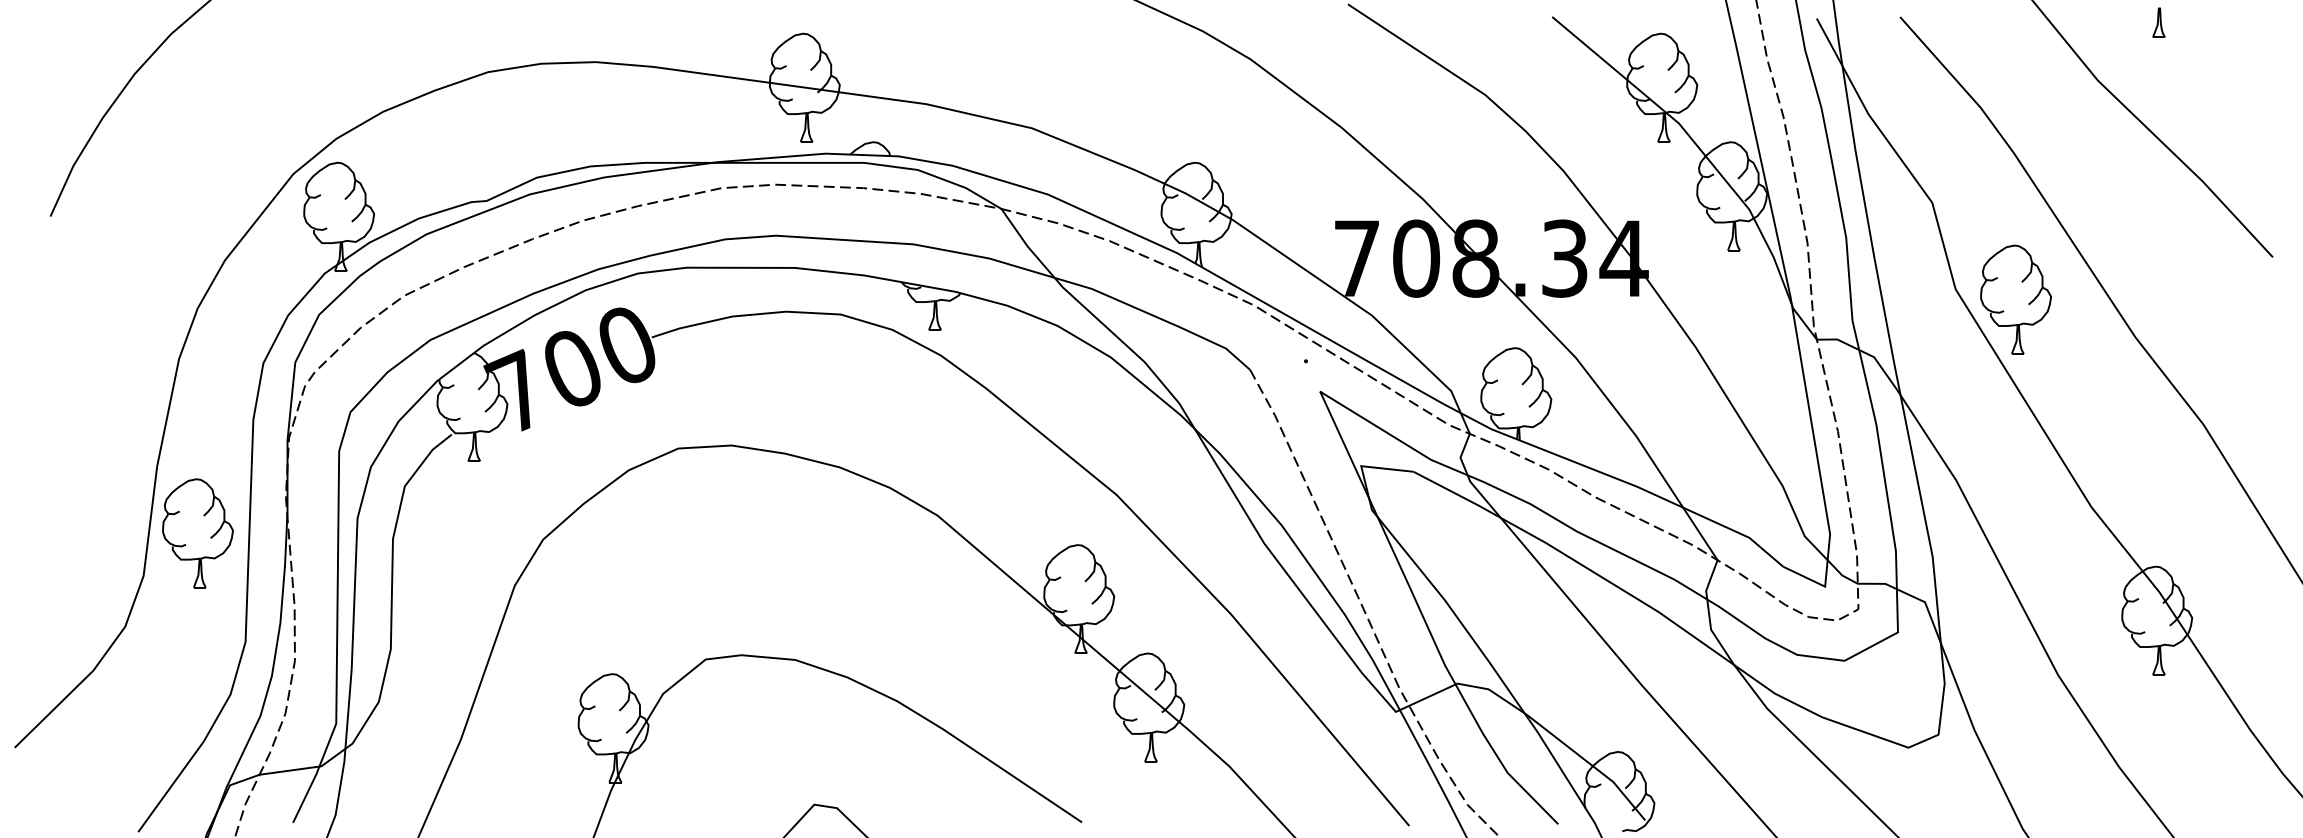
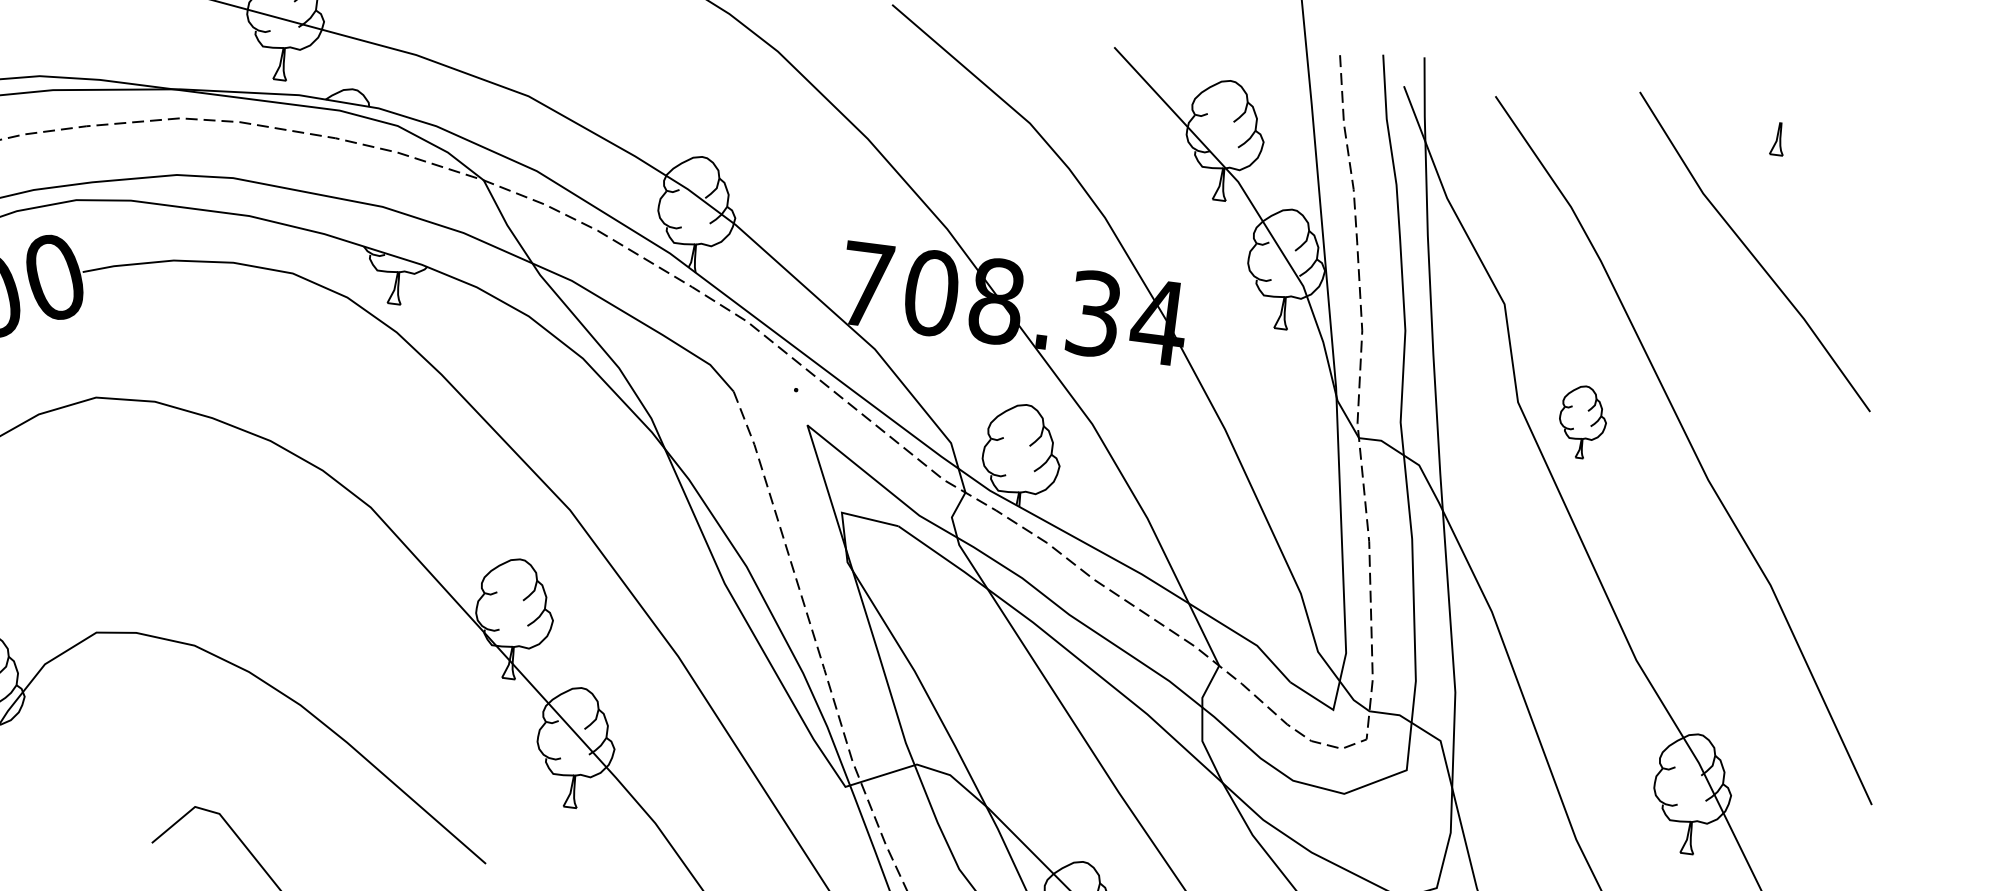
part: (2015, 299) -> (1582, 421), size x0.6

